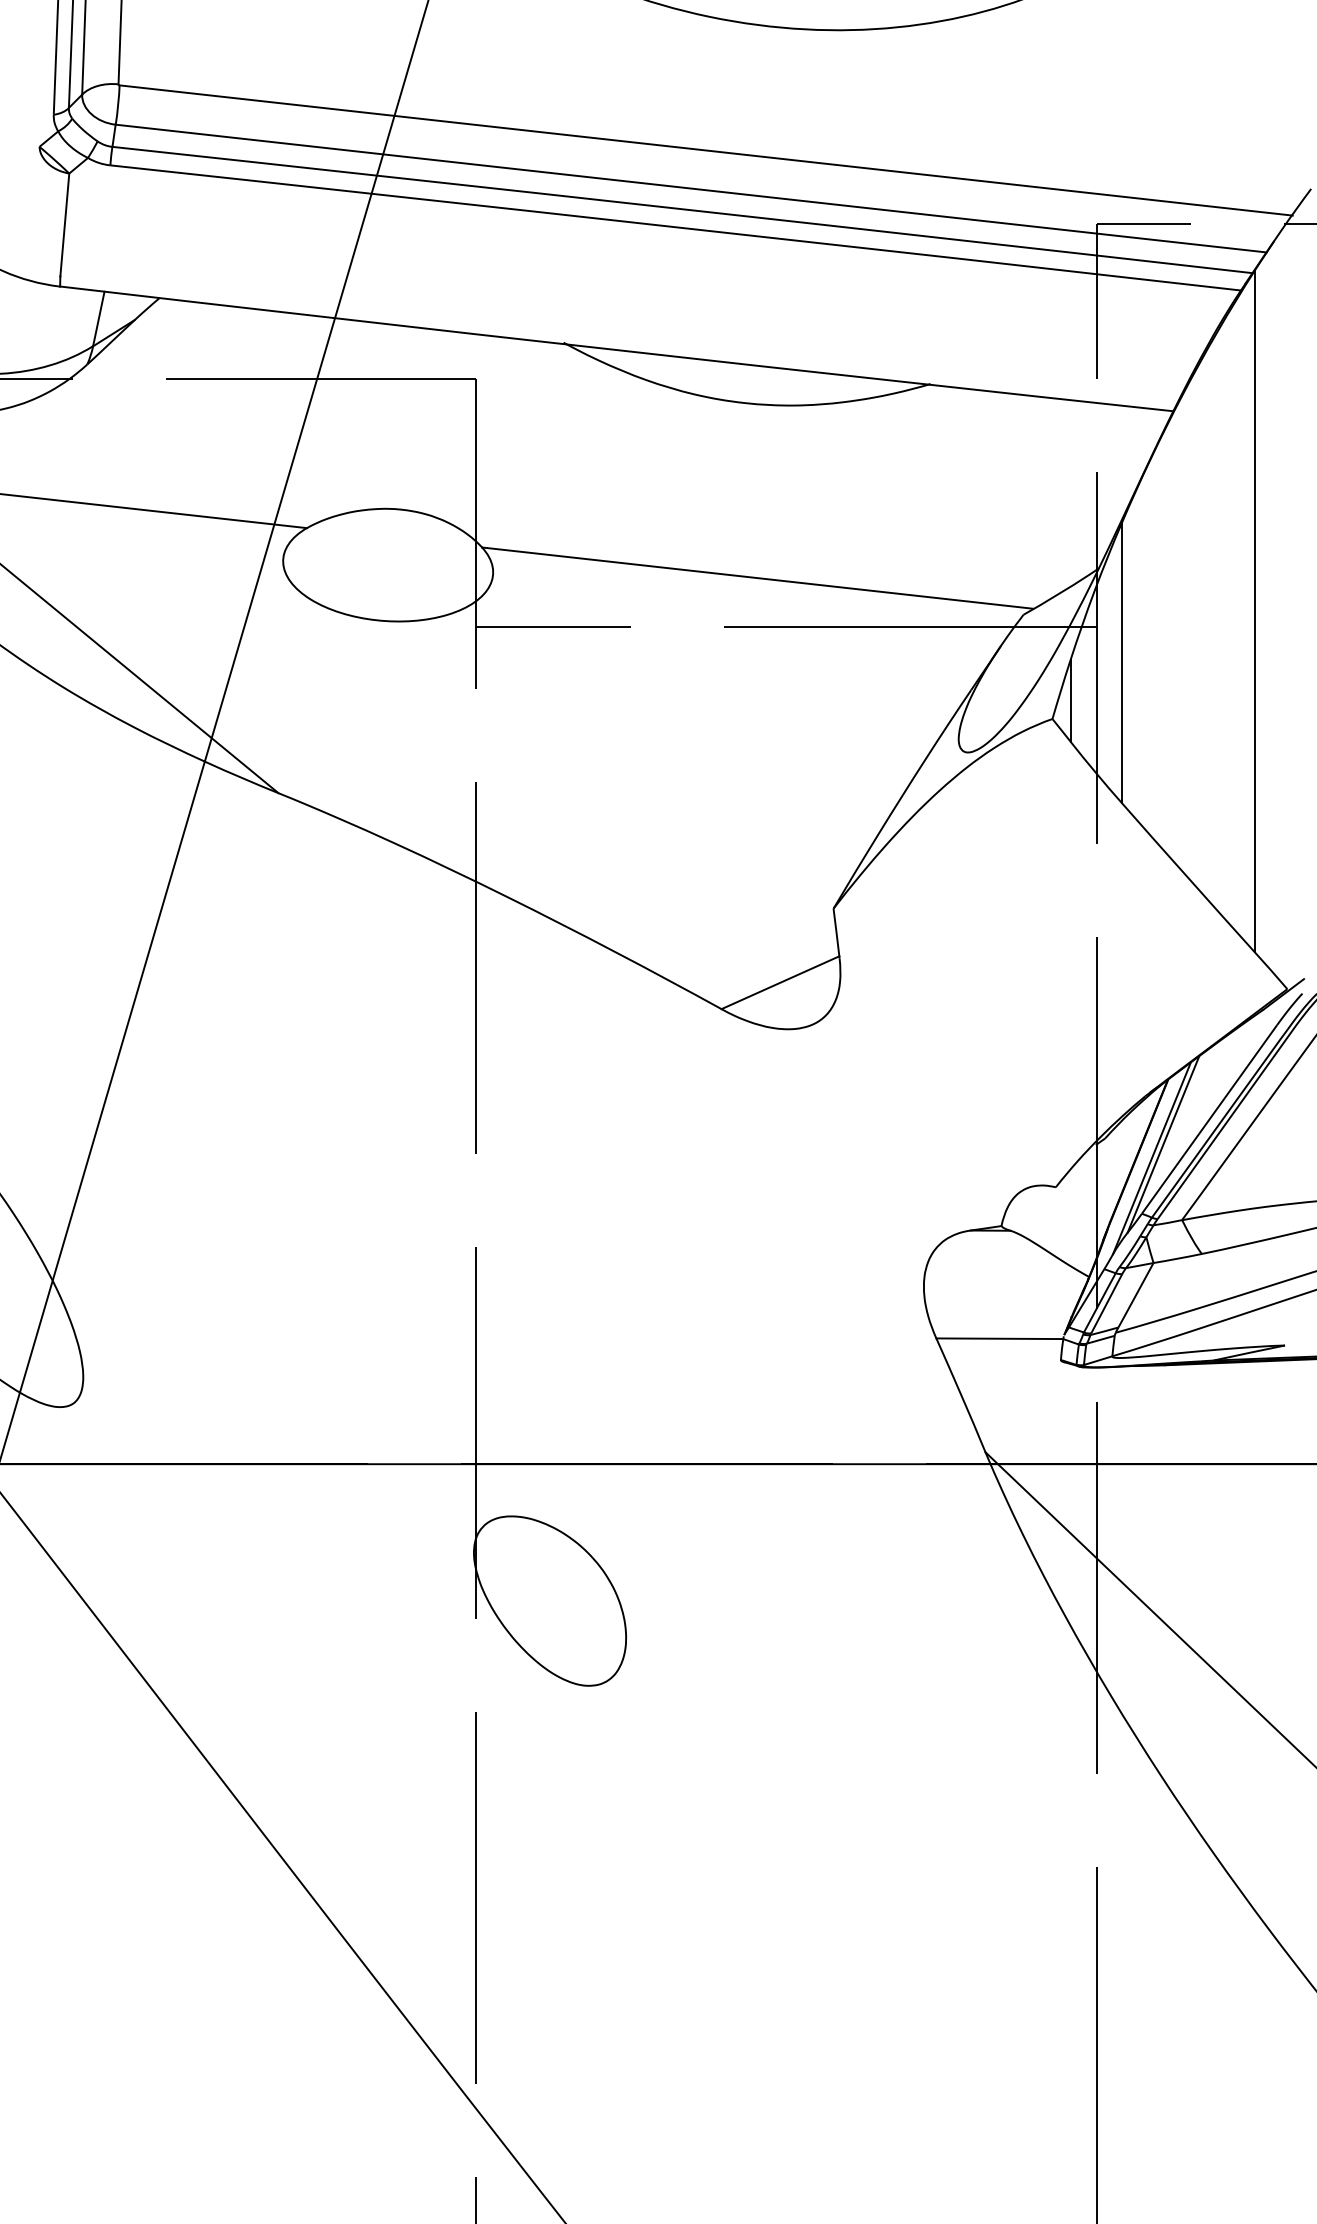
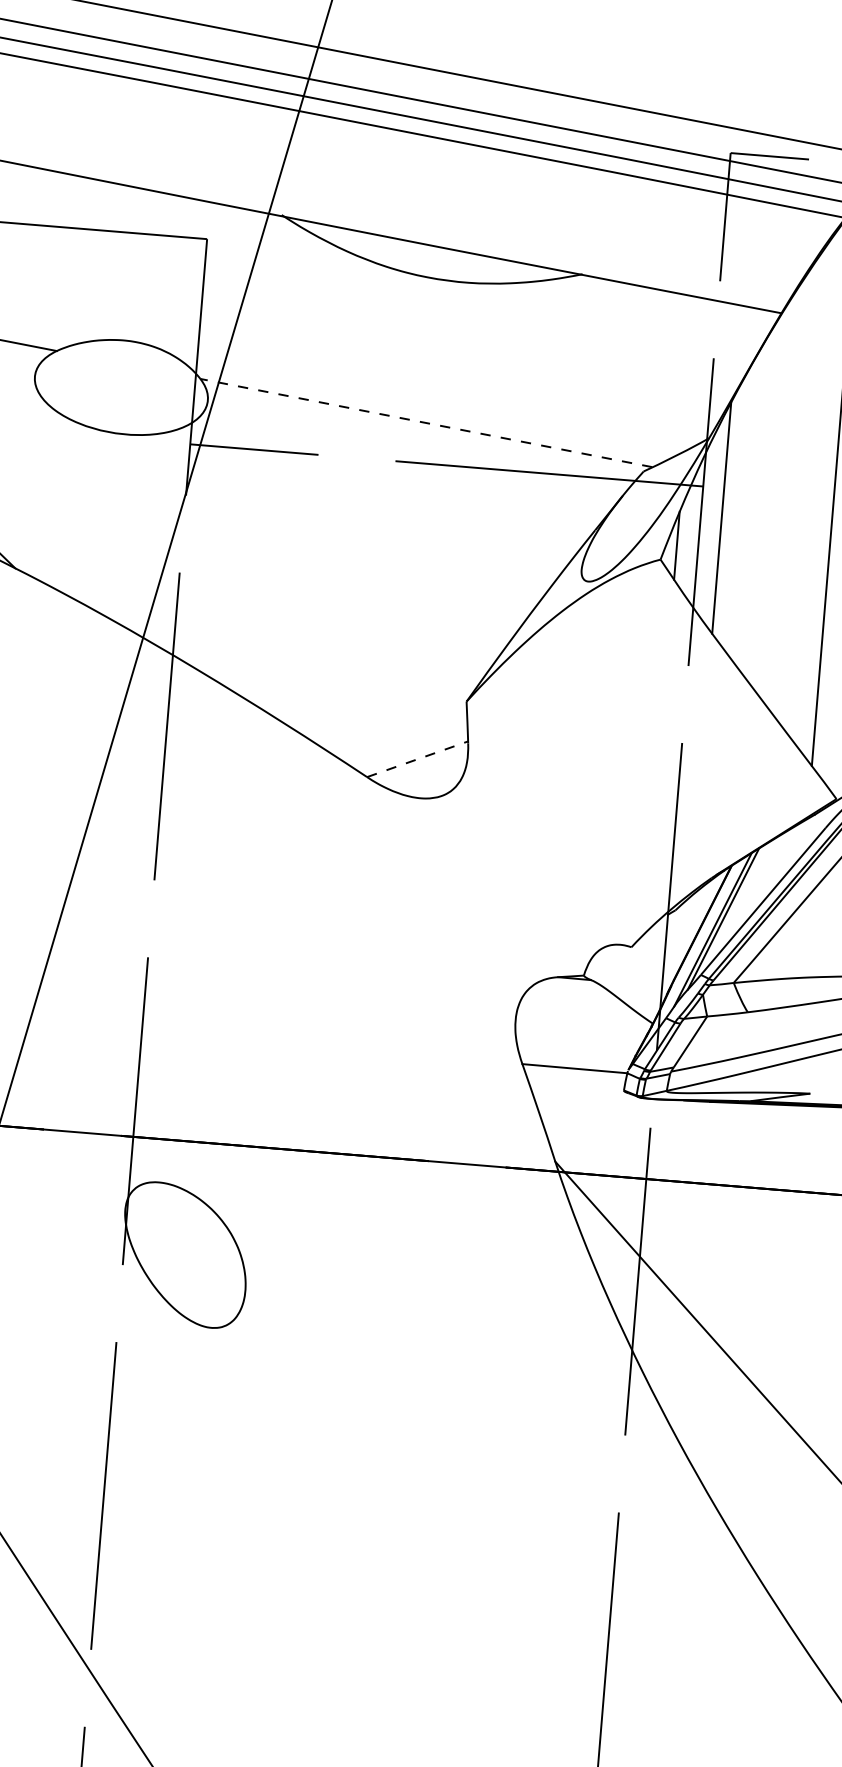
line: (757, 578) -> (426, 423), solid -> dashed
line: (780, 982) -> (417, 759), solid -> dashed

